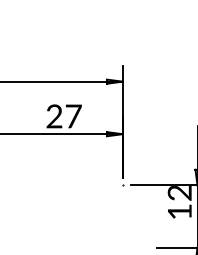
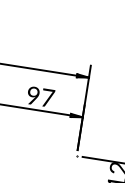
text: (54, 116) -> (33, 95), 27 -> 97

